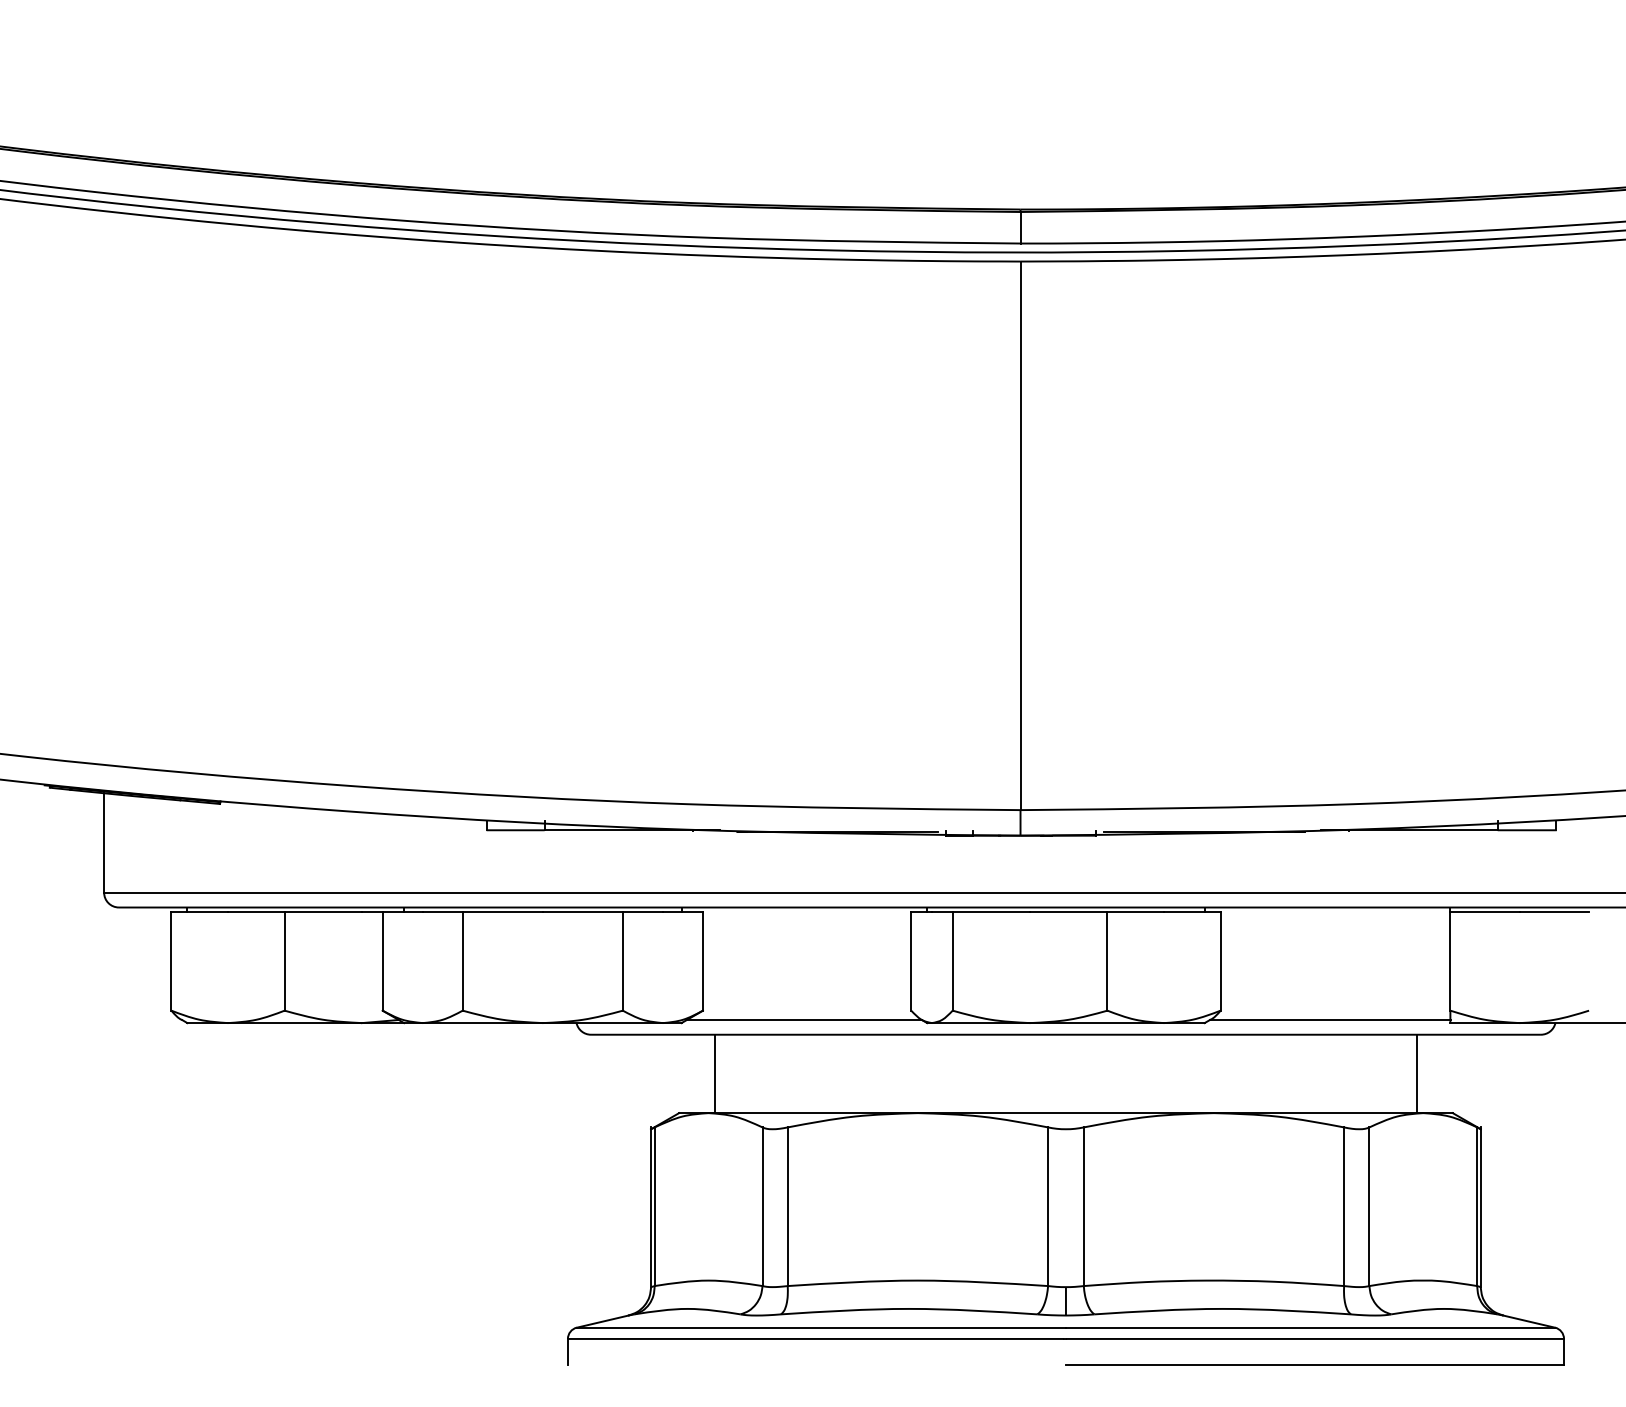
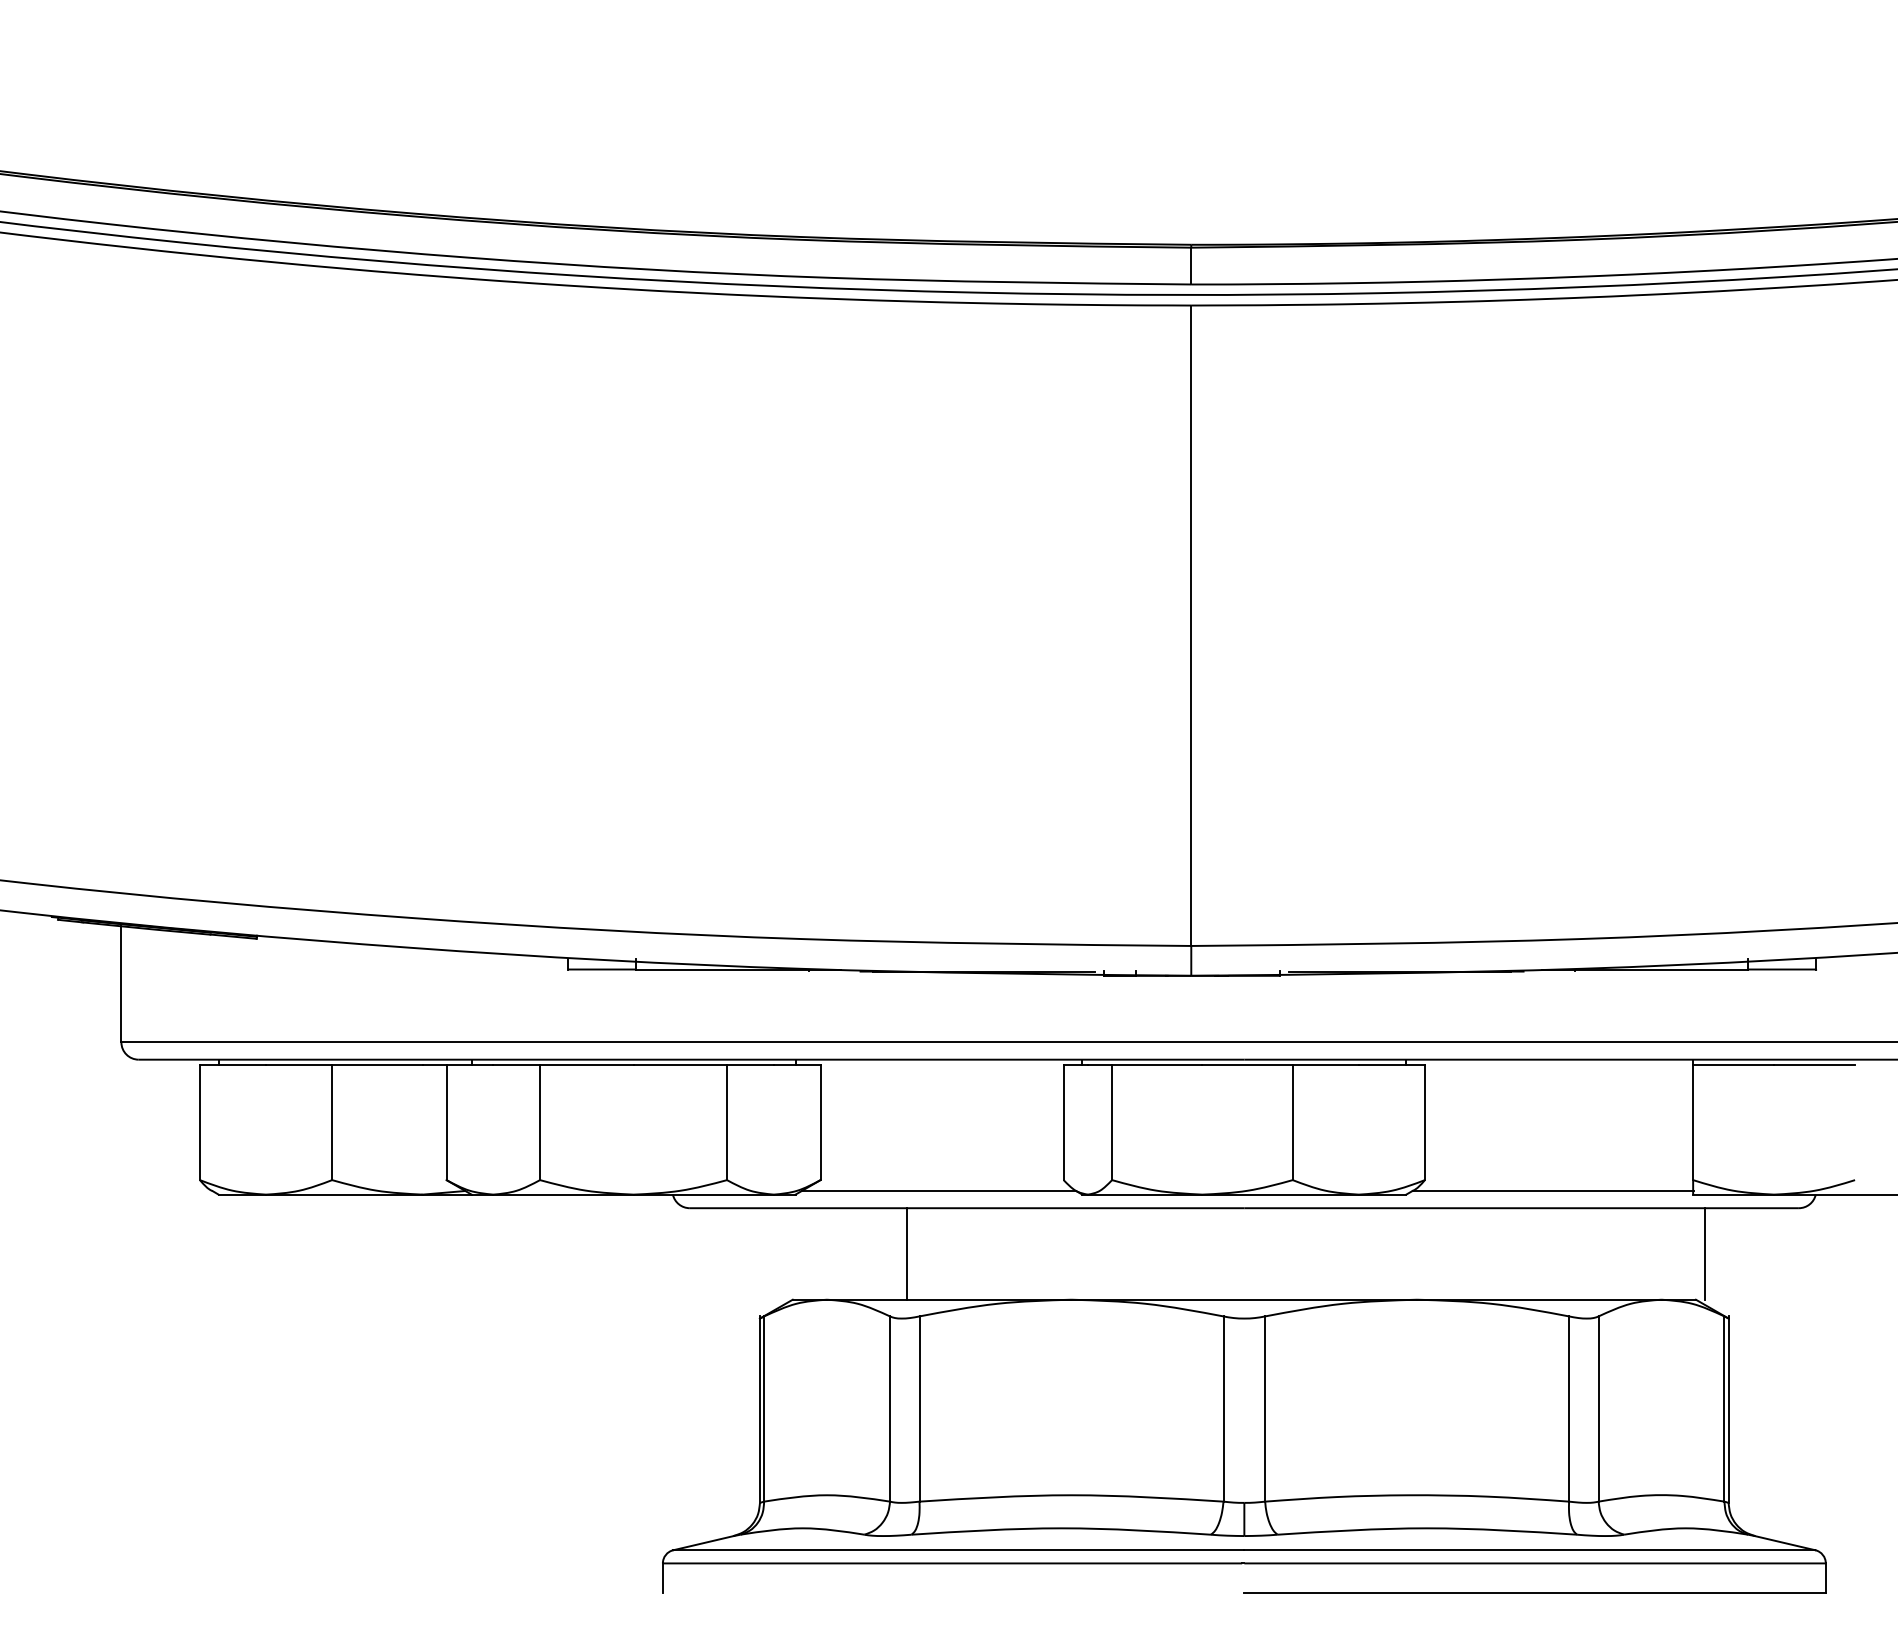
line: (714, 1073) -> (906, 1253), moved
line: (1417, 1073) -> (1704, 1253), moved

